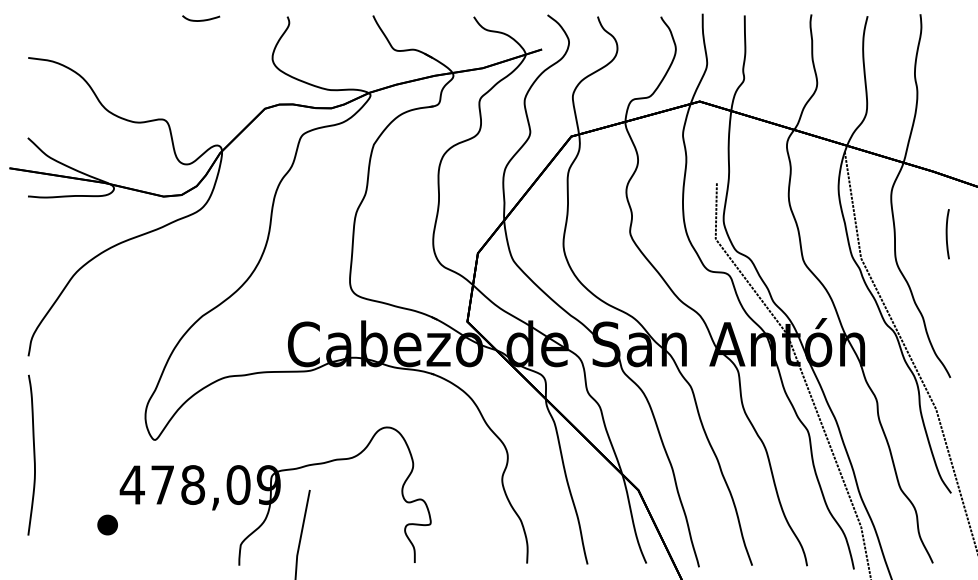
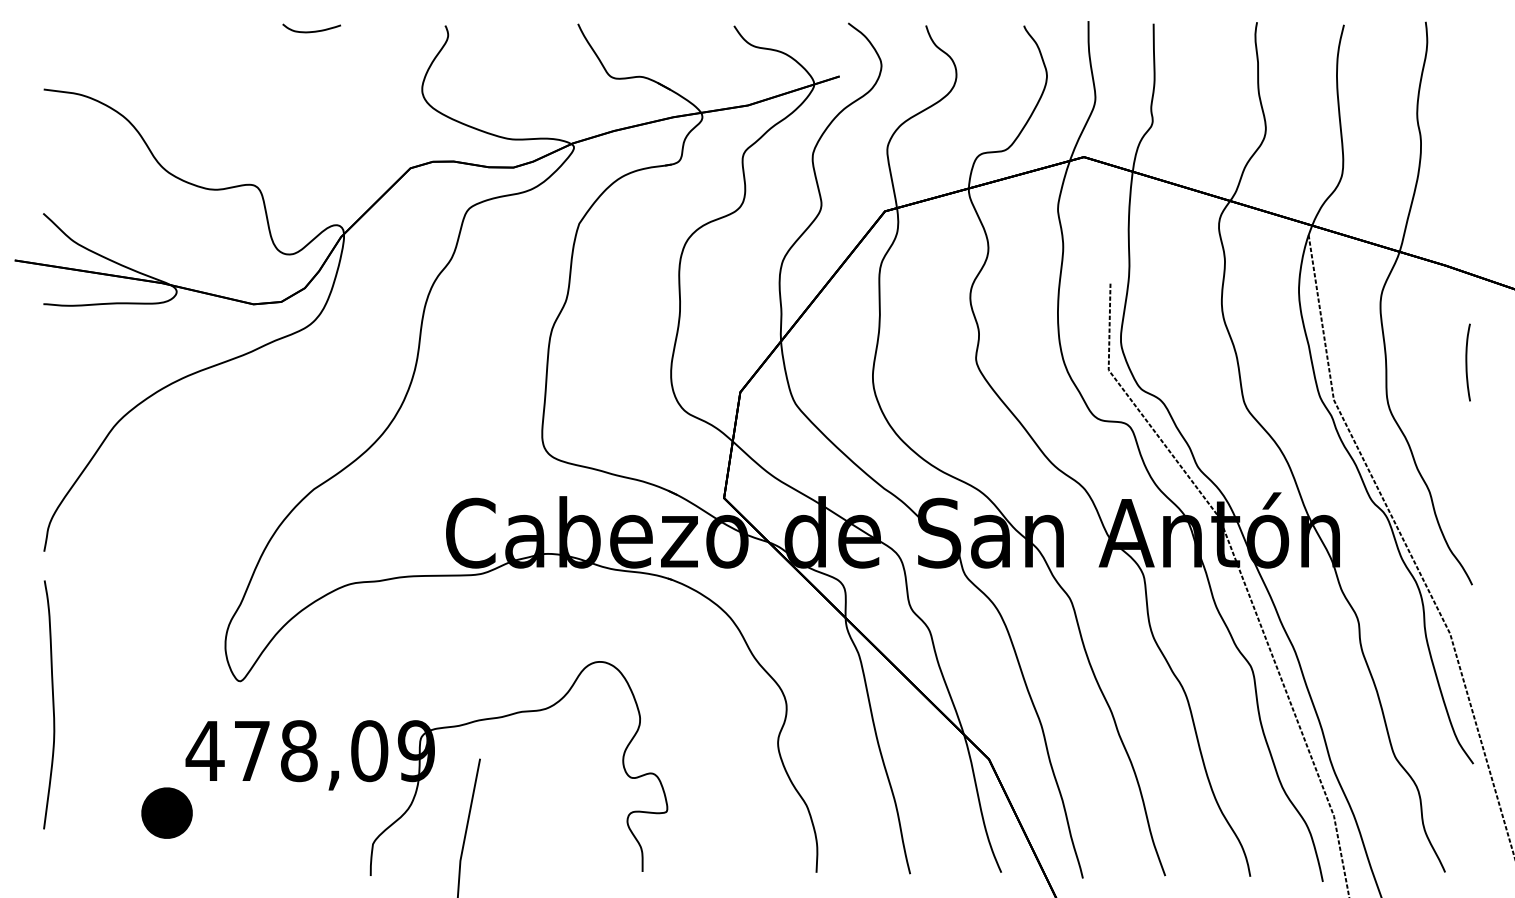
part: (107, 524) -> (166, 812), size x1.6

